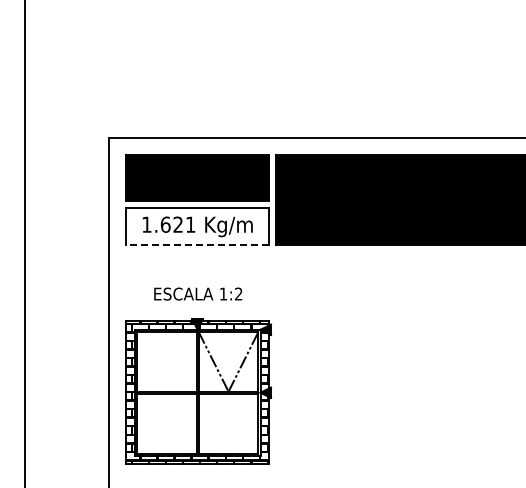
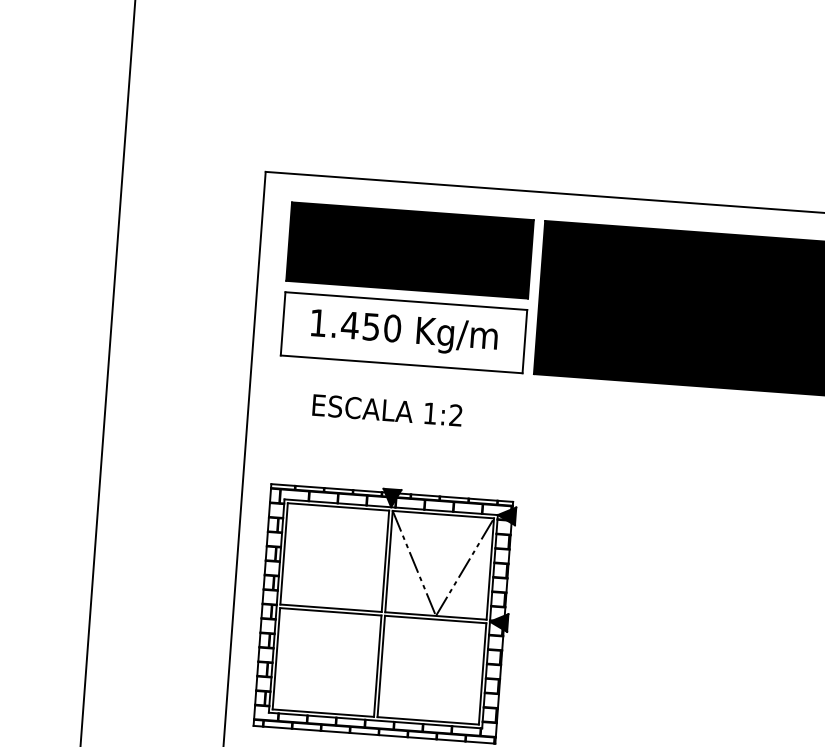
text: (177, 224) -> (370, 326), 1.621 -> 1.450
line: (197, 245) -> (401, 364), dashed -> solid
text: (198, 293) -> (387, 409), moved

